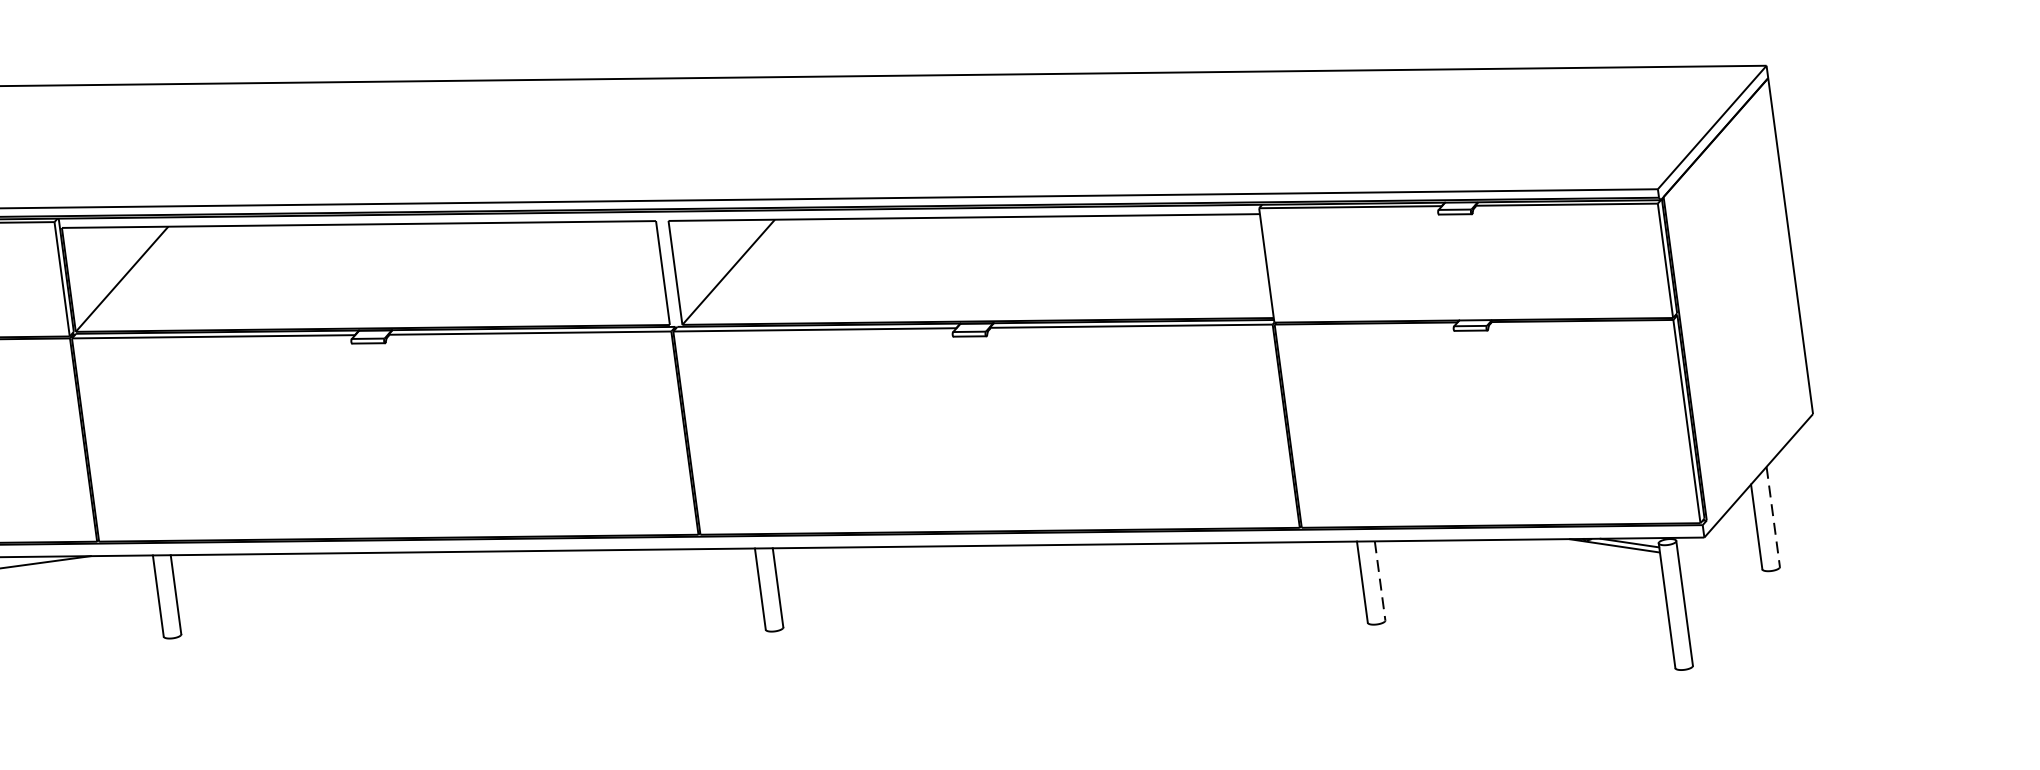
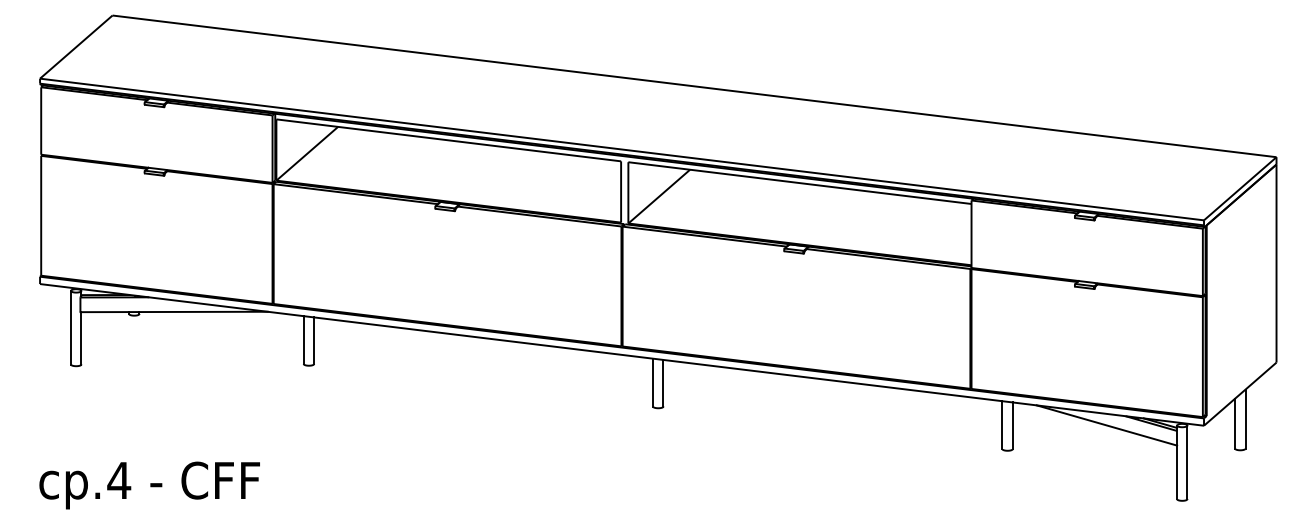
line: (1773, 517) -> (1245, 419), dashed -> solid
line: (1538, 559) -> (1106, 425), added
line: (1379, 582) -> (1012, 426), dashed -> solid

